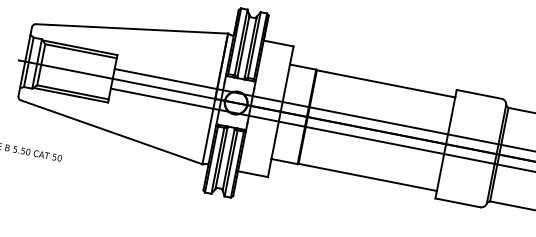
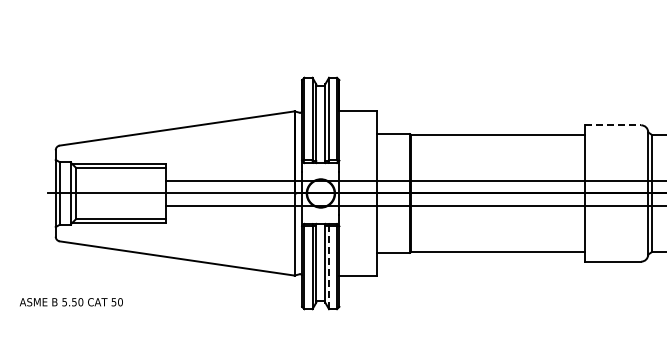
line: (479, 94) -> (613, 125), solid -> dashed
line: (231, 163) -> (329, 267), solid -> dashed

